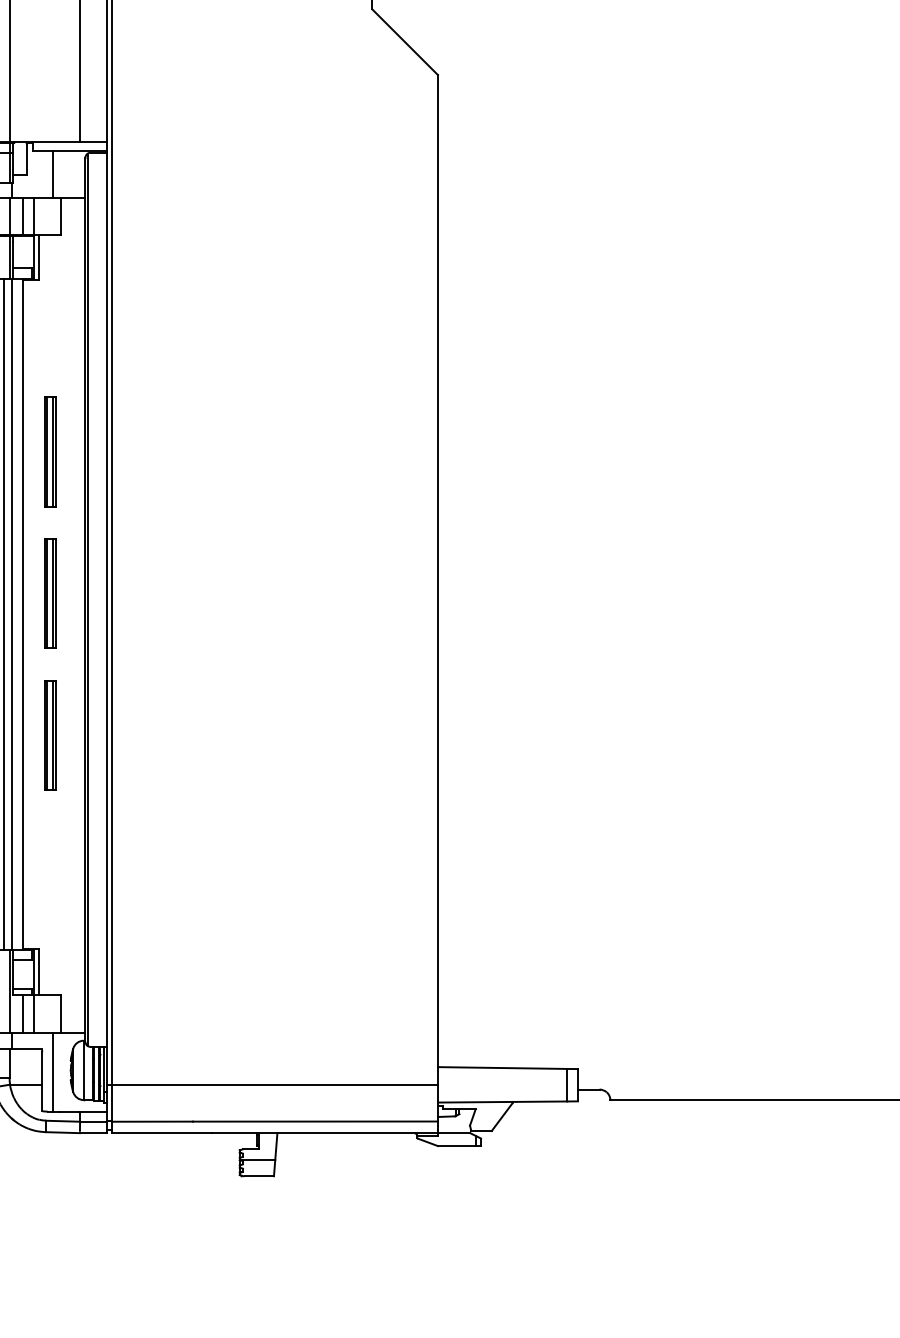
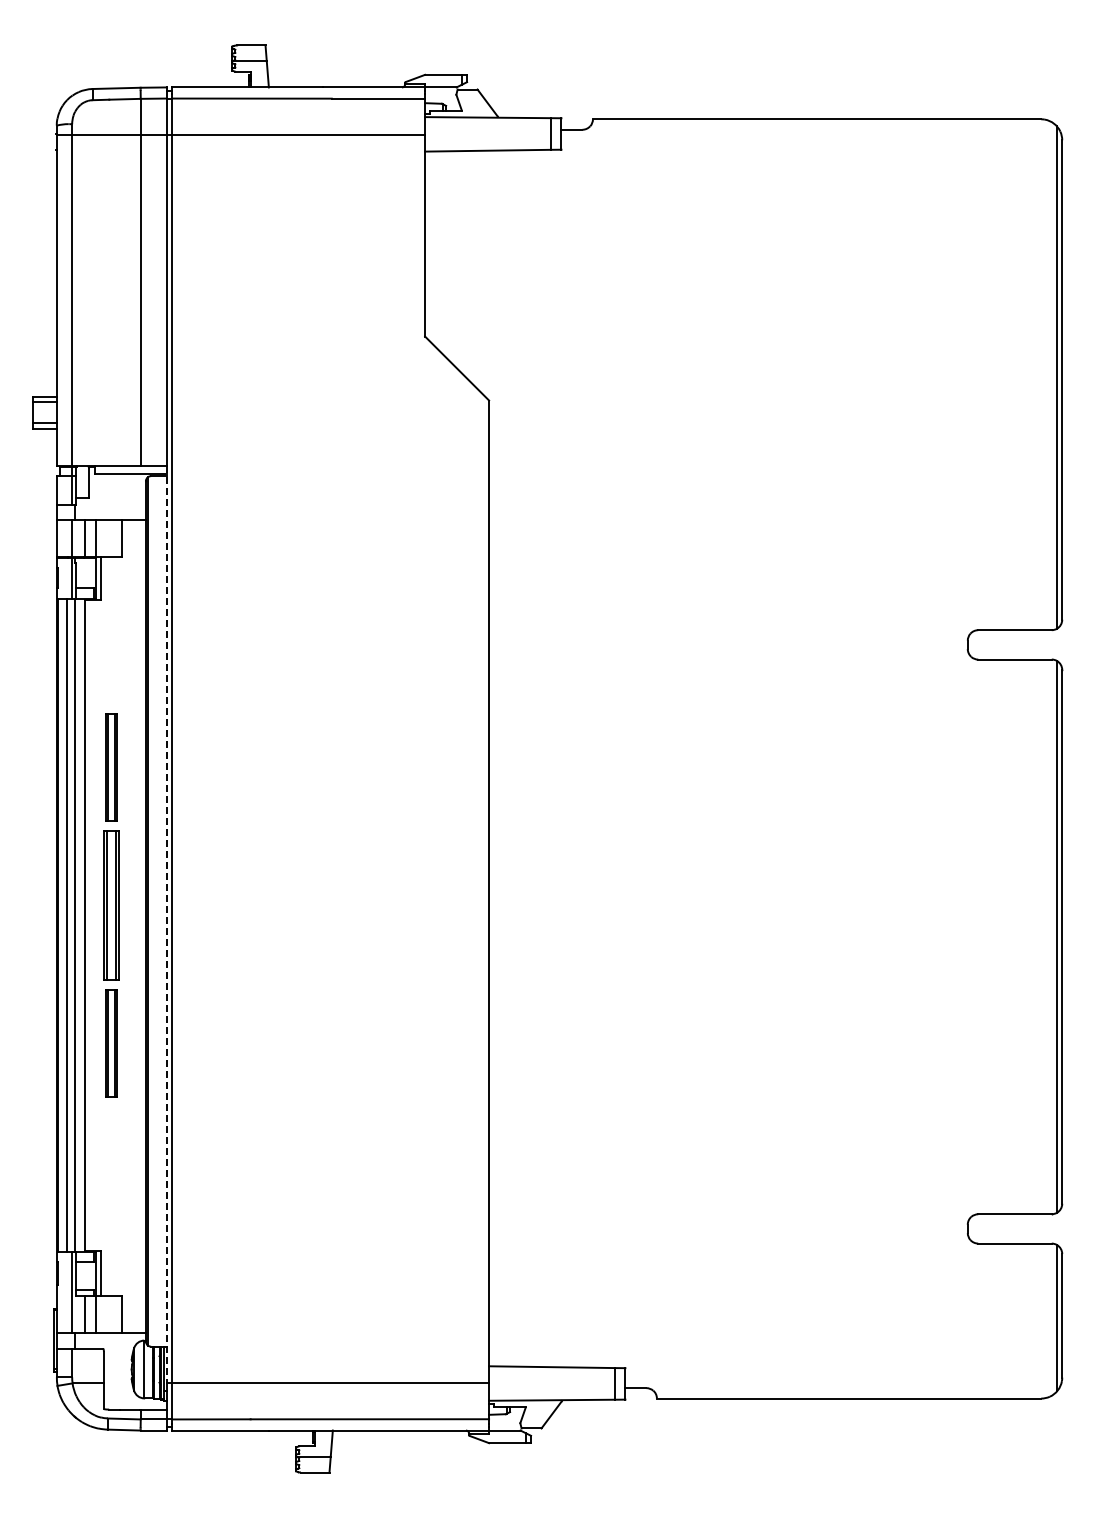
line: (53, 173) -> (114, 496), removed
part: (50, 593) -> (111, 905), size x1.4
line: (106, 613) -> (166, 924), solid -> dashed
line: (53, 1071) -> (114, 1370), removed

